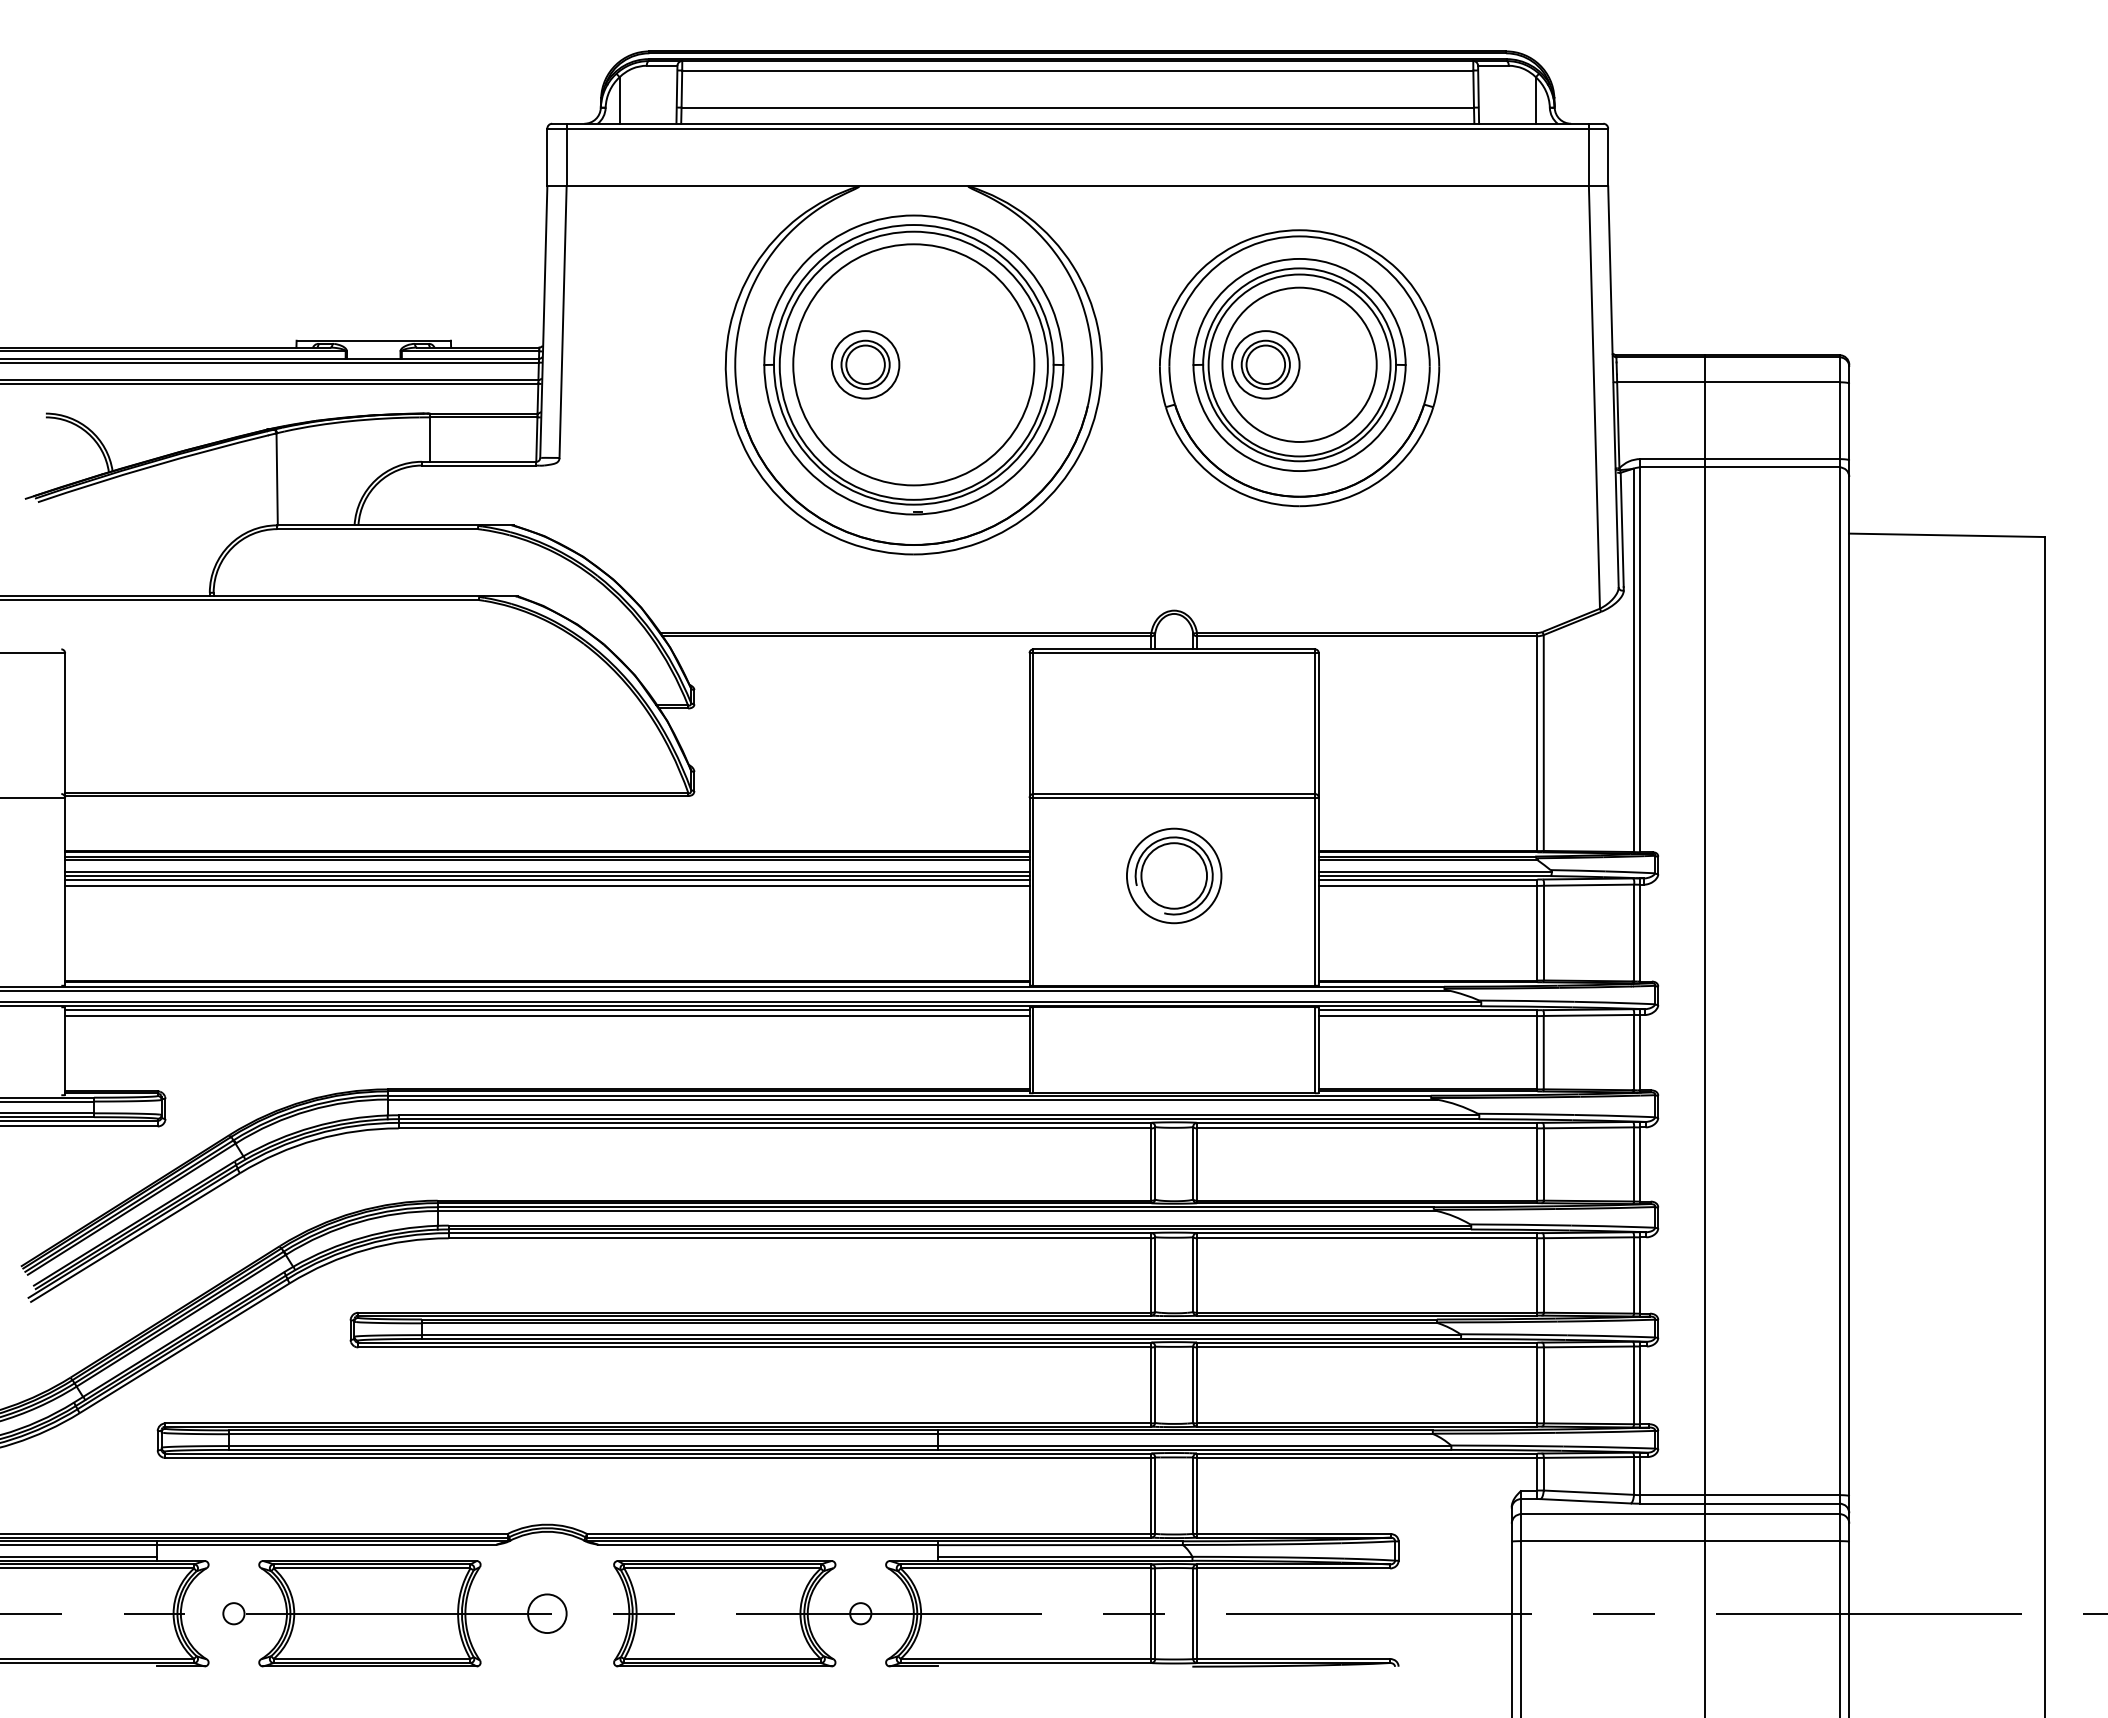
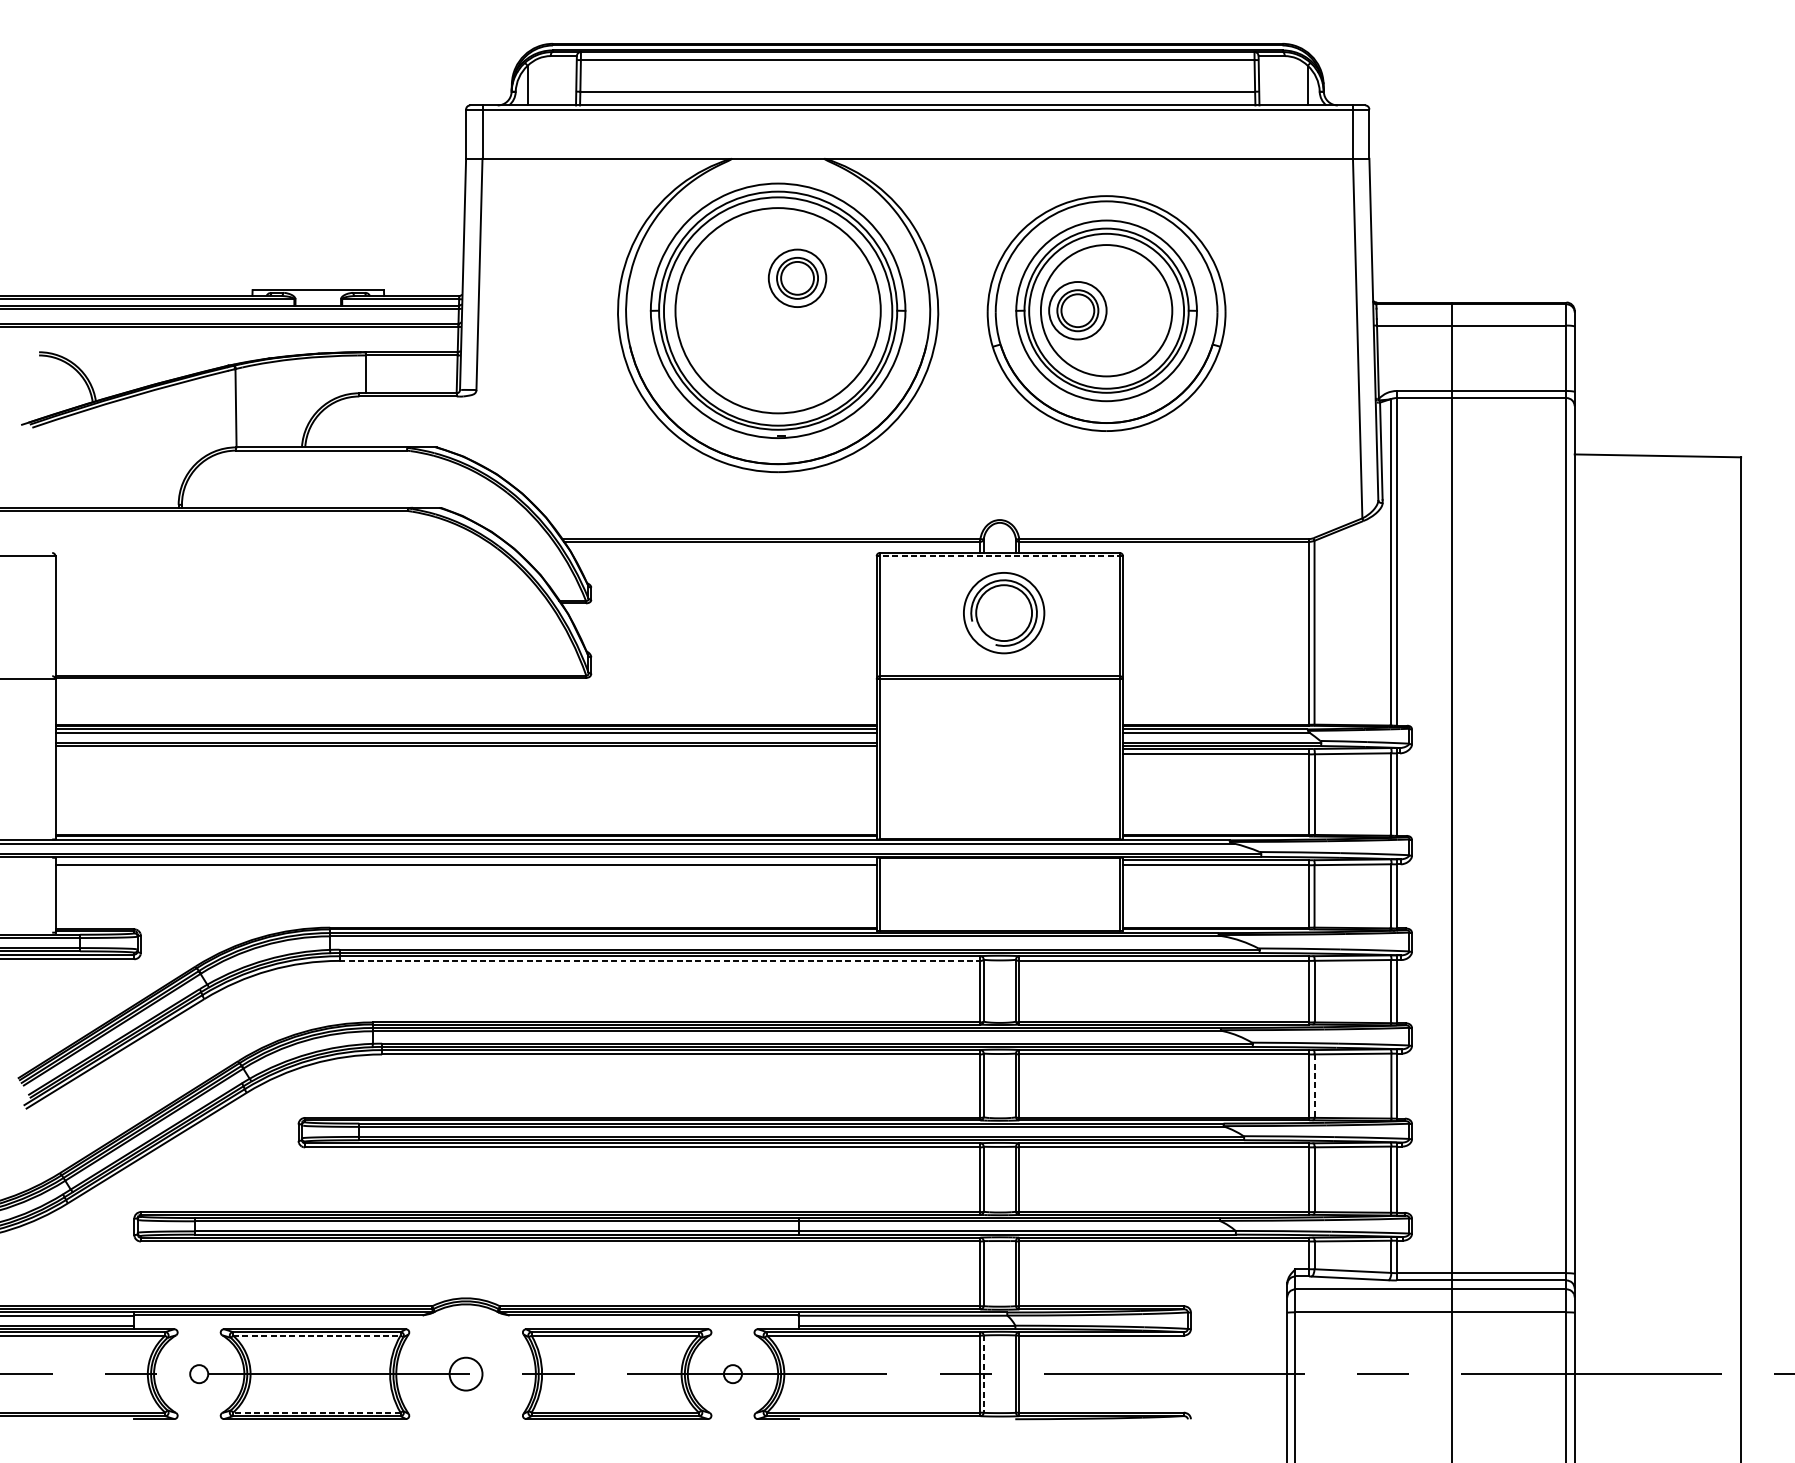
part: (865, 364) -> (797, 278), moved
line: (1174, 653) -> (1000, 556), solid -> dashed
part: (1174, 875) -> (1004, 612), moved
line: (547, 879) -> (466, 748), removed
line: (547, 885) -> (466, 754), removed
line: (547, 1010) -> (466, 860), removed
line: (775, 1128) -> (660, 960), solid -> dashed
line: (1543, 1275) -> (1314, 1086), solid -> dashed
line: (372, 1568) -> (317, 1335), solid -> dashed
line: (1155, 1614) -> (983, 1374), solid -> dashed
line: (371, 1658) -> (316, 1412), solid -> dashed

